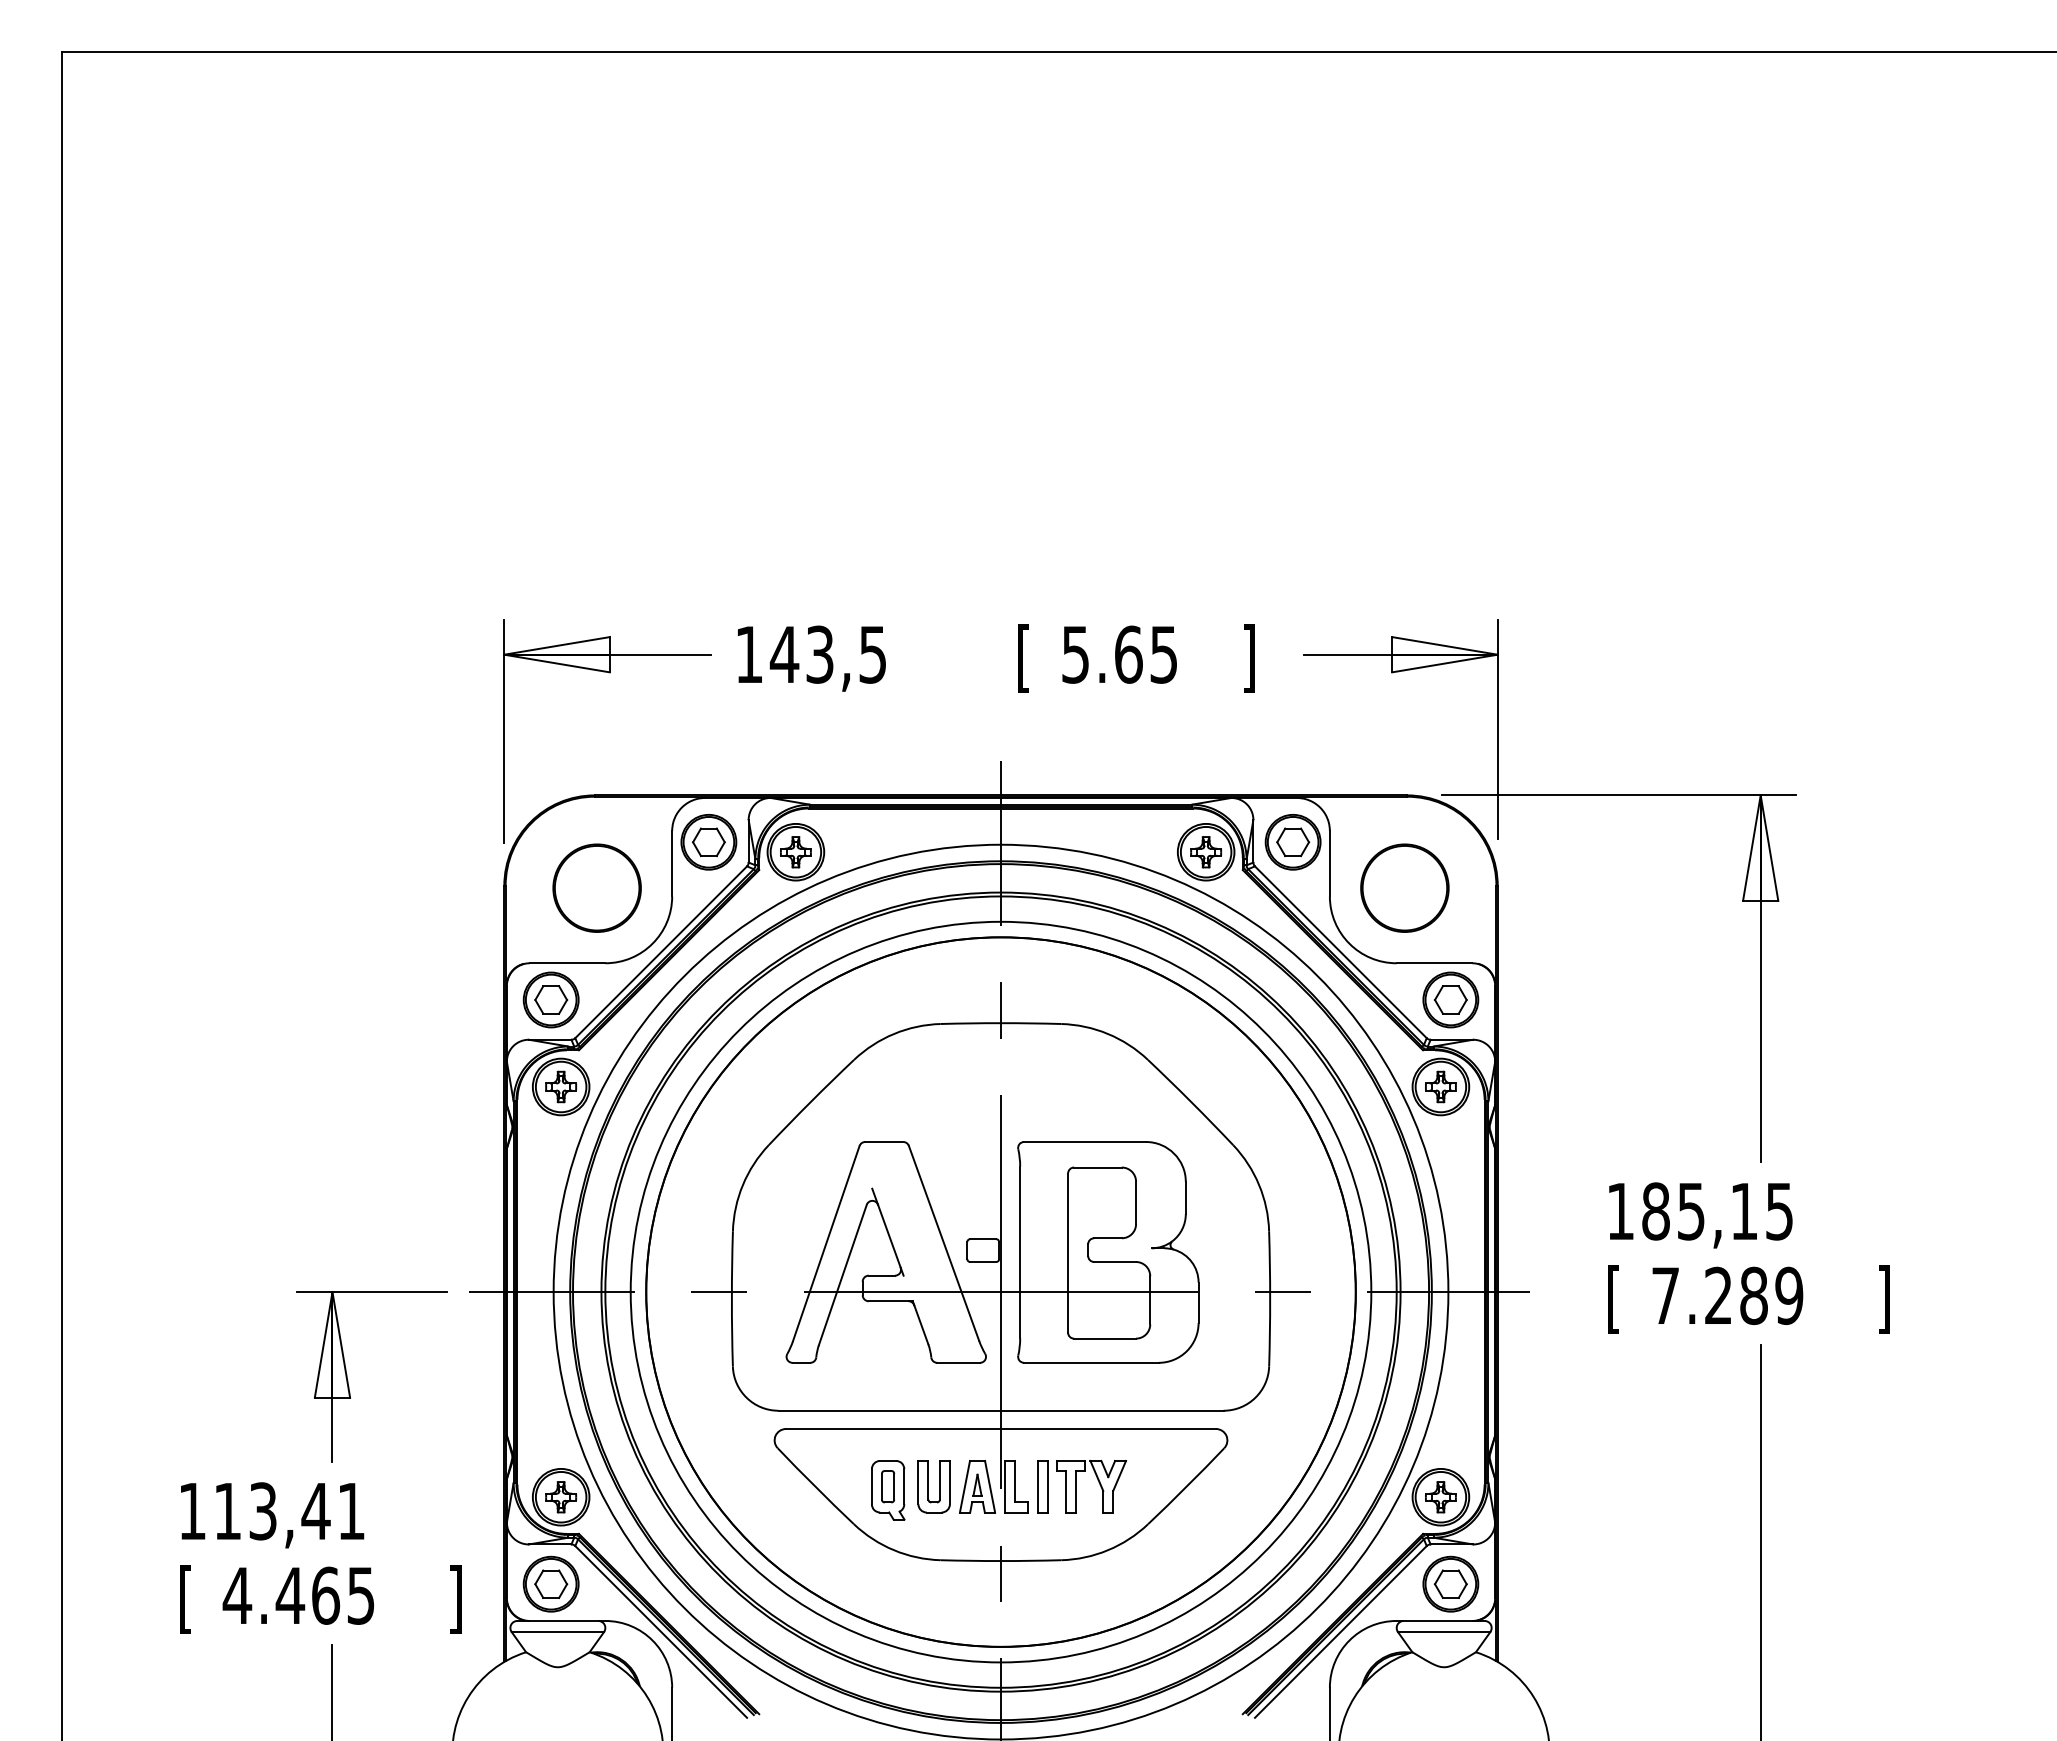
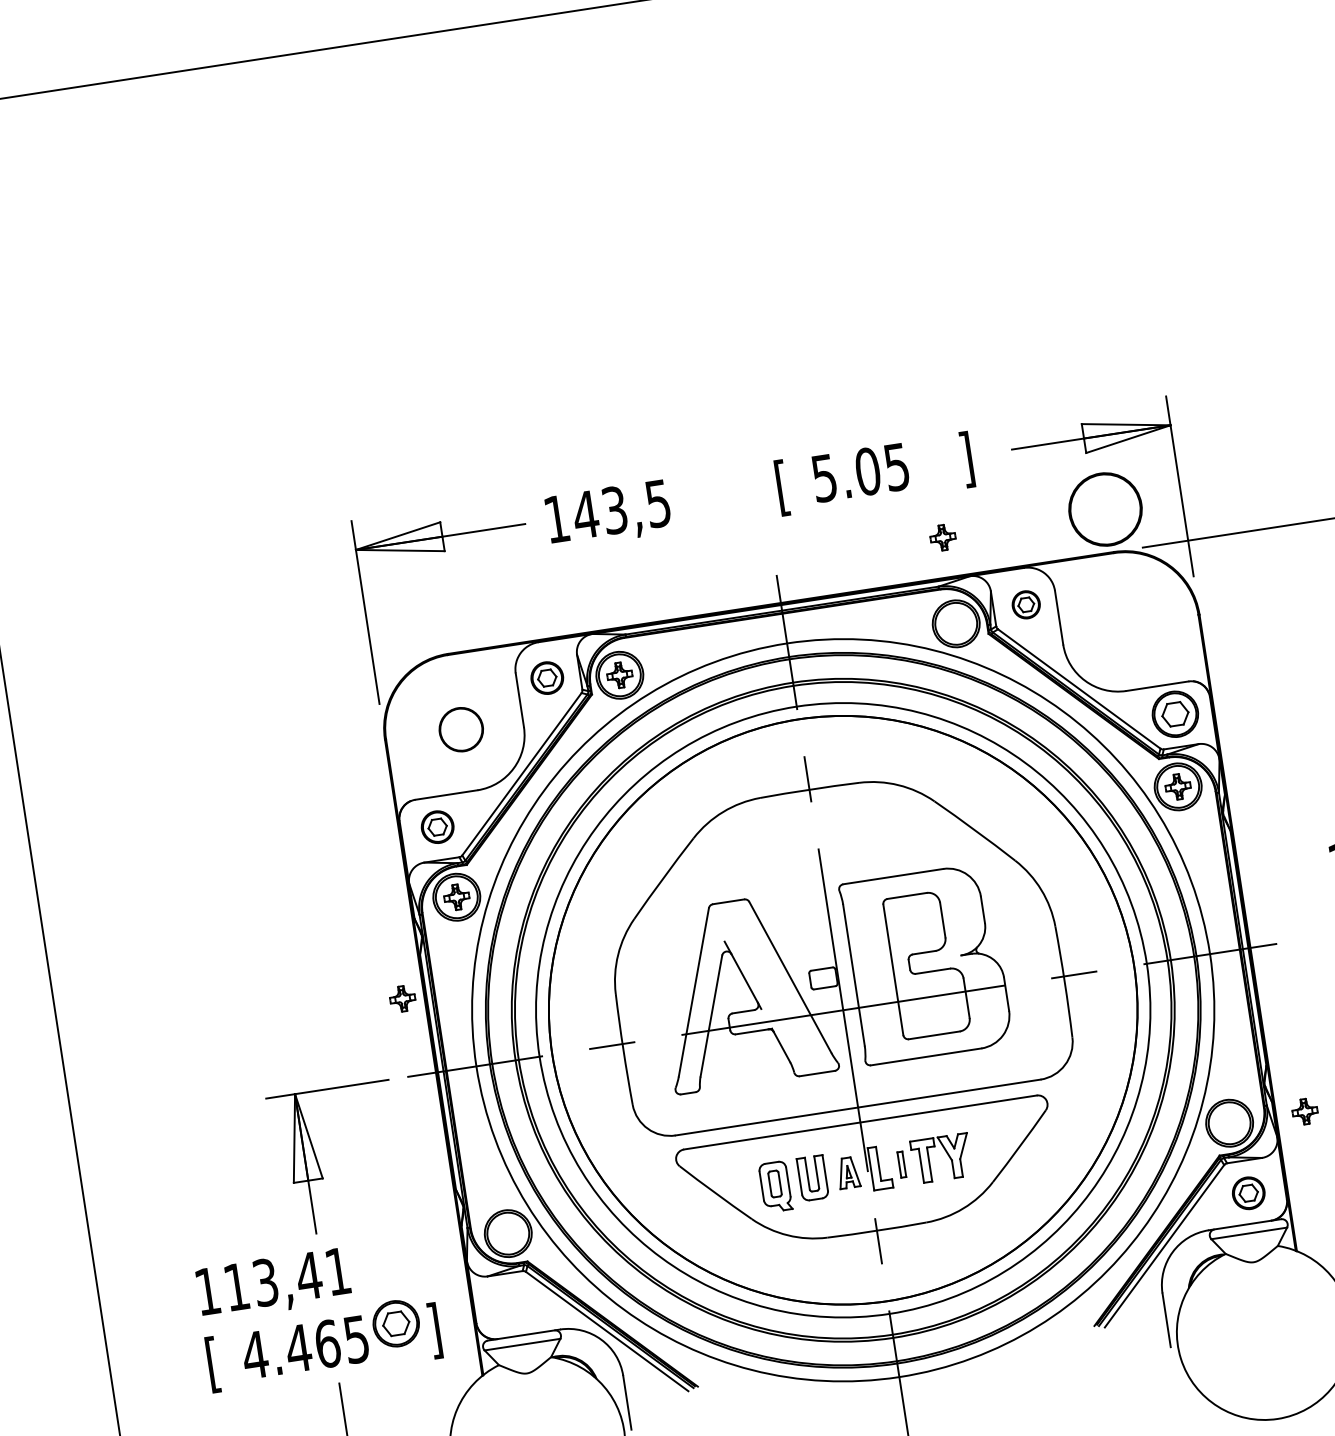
text: (1128, 654) -> (867, 471), 5.65 -> 5.05
part: (708, 842) -> (546, 678), size x0.7
part: (1292, 842) -> (1025, 605), size x0.6
part: (1206, 852) -> (943, 537), moved
part: (596, 887) -> (460, 729), size x0.6
part: (1404, 887) -> (1105, 508), moved
part: (550, 999) -> (437, 826), size x0.7
part: (977, 1486) -> (848, 1172), size x0.7
part: (1042, 1486) -> (901, 1164), size x0.6
part: (561, 1497) -> (403, 999), moved
part: (1440, 1497) -> (1304, 1111), moved
part: (550, 1583) -> (395, 1323), moved
part: (1450, 1583) -> (1248, 1192), size x0.7

